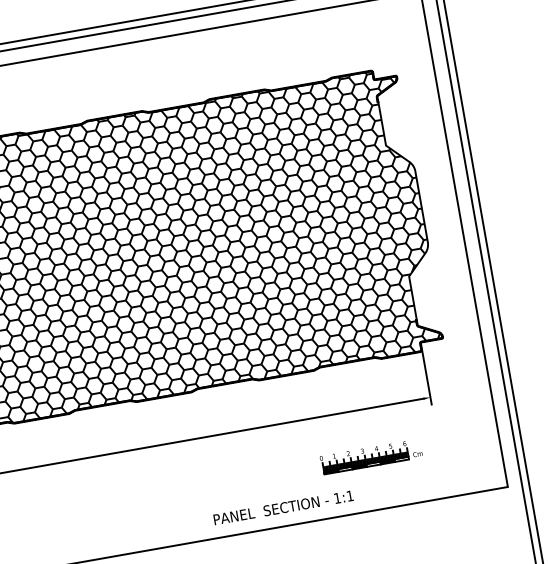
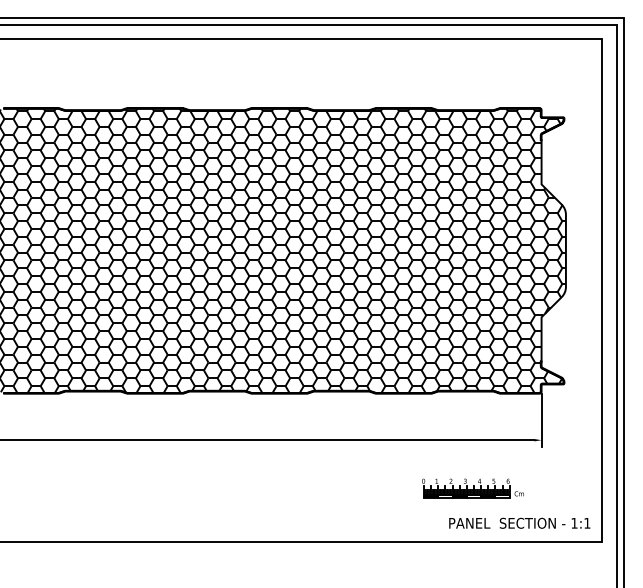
text: (283, 507) -> (519, 522), moved

